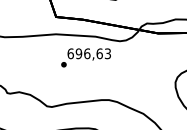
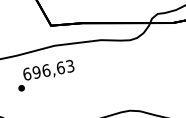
text: (85, 57) -> (45, 75), moved

